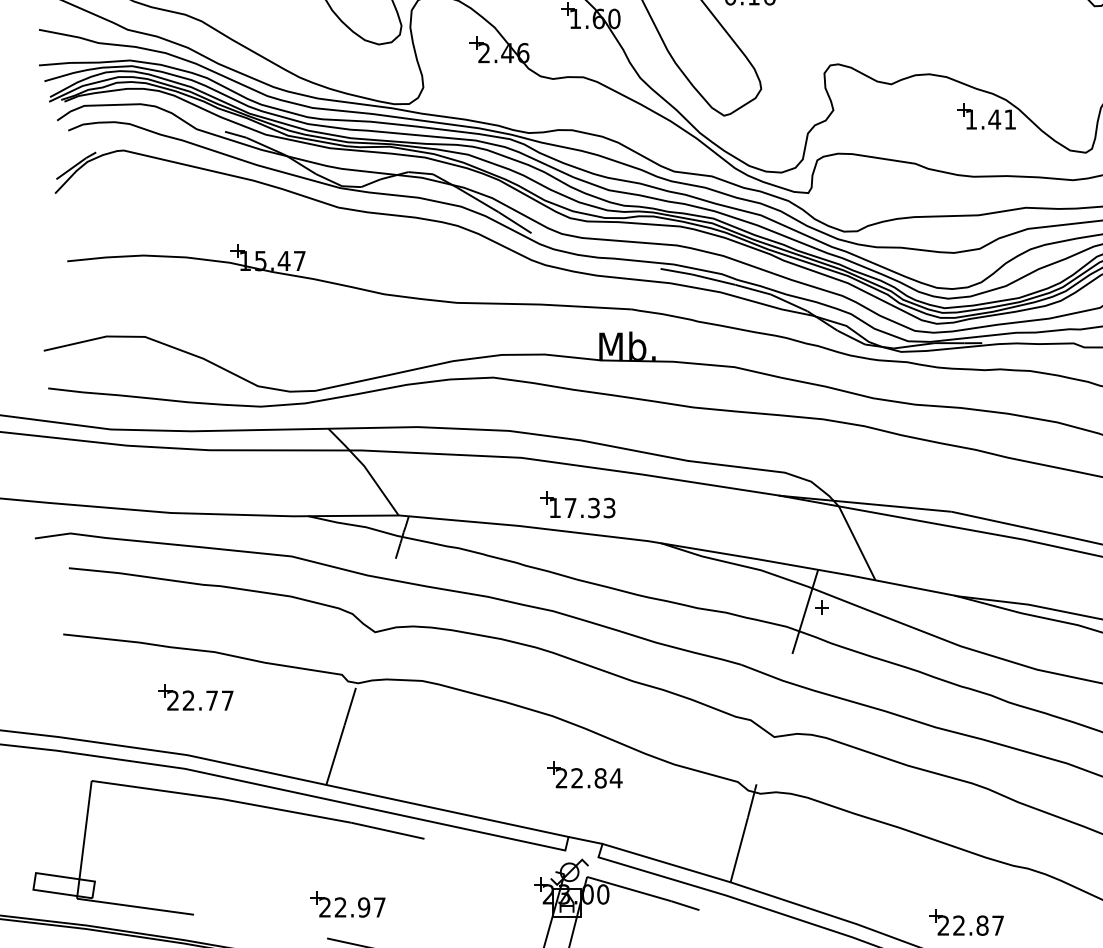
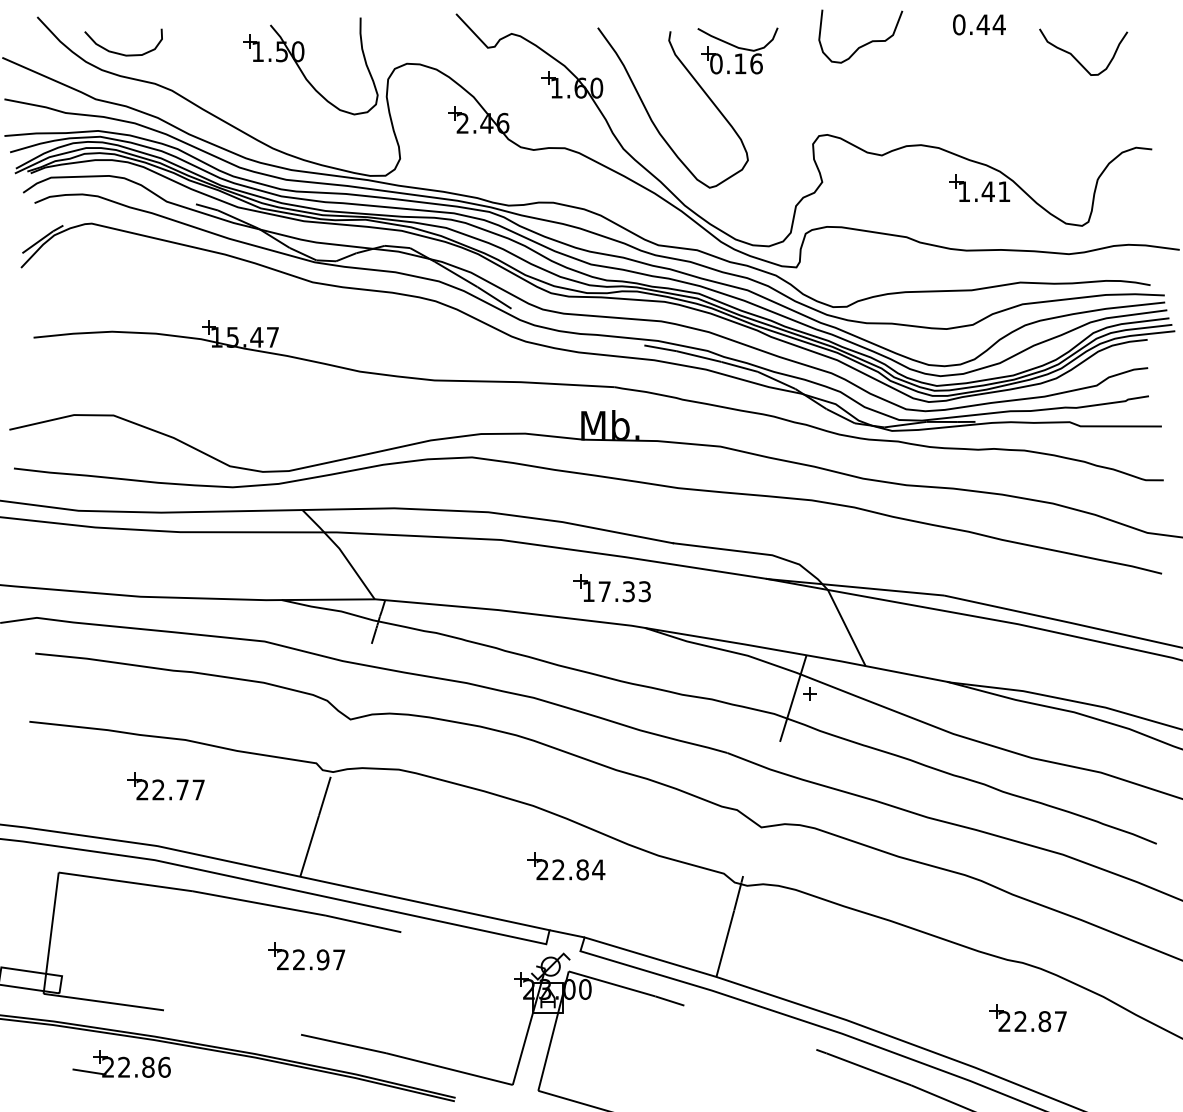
part: (577, 504) -> (611, 588), moved
part: (347, 904) -> (306, 956), moved
part: (965, 922) -> (1027, 1018), moved

